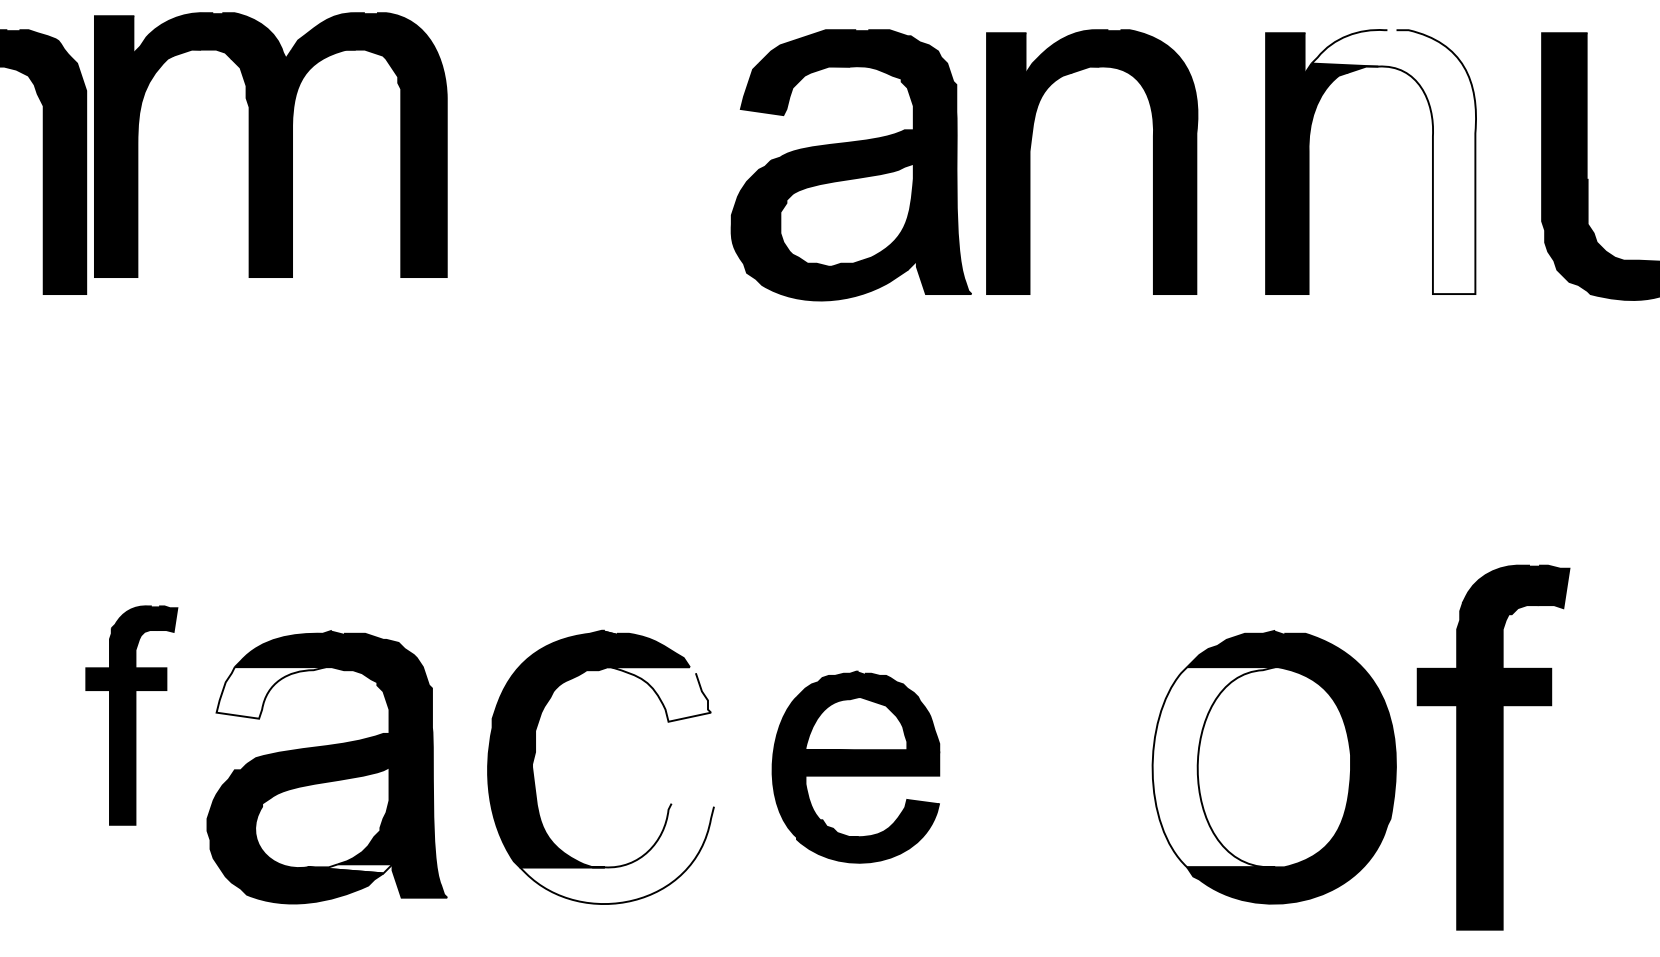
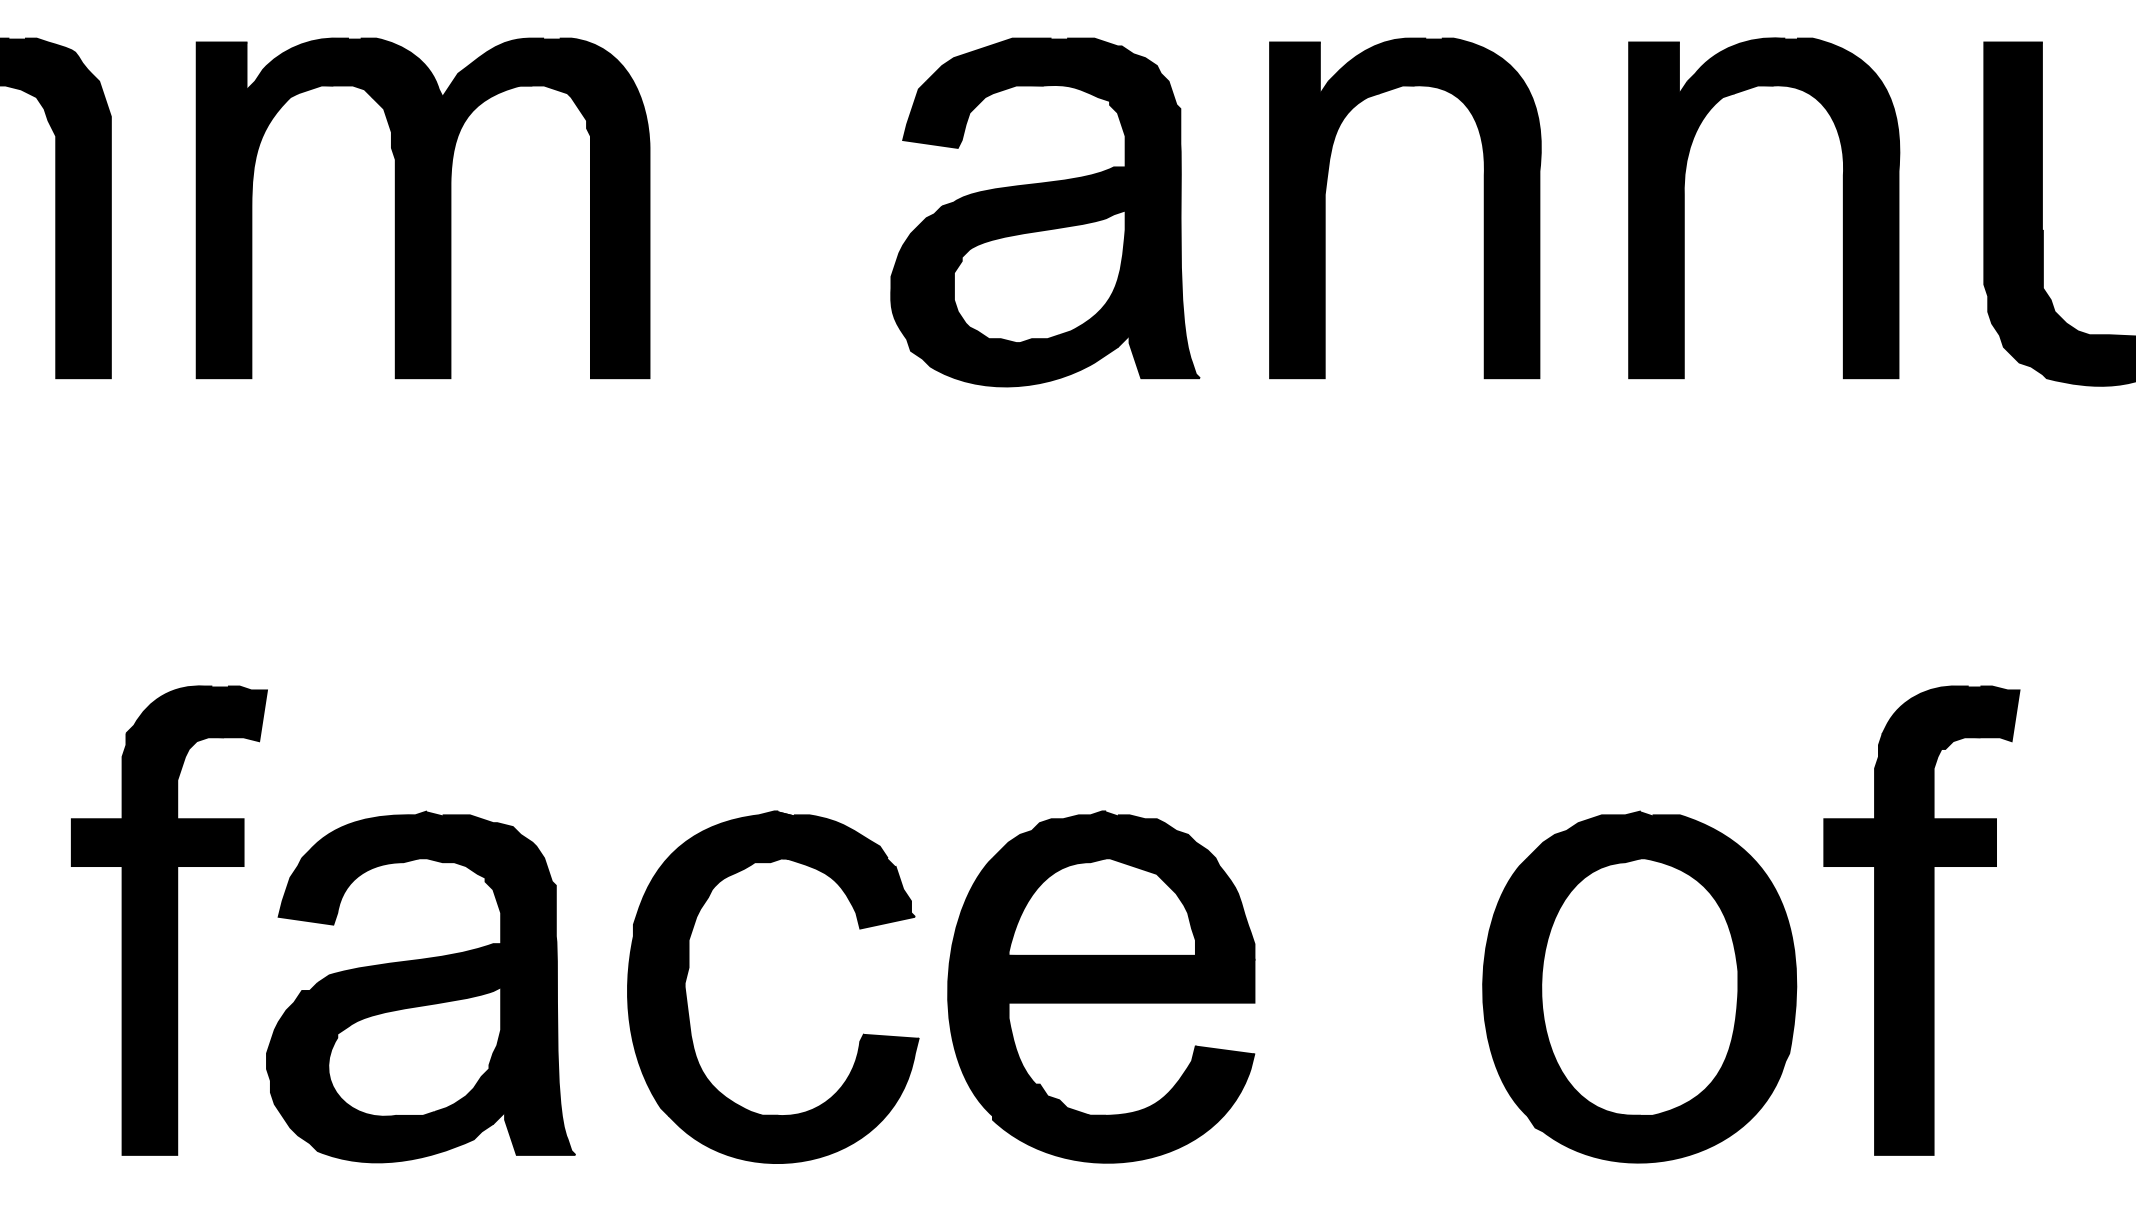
part: (270, 144) -> (422, 207), moved
fill: (1393, 162) -> (1793, 208), added
part: (850, 165) -> (1044, 212), moved
fill: (270, 692) -> (348, 890), added
fill: (659, 694) -> (848, 893), added
part: (131, 715) -> (169, 920), size x1.67
part: (1493, 747) -> (1921, 920), moved
part: (855, 766) -> (1100, 986), size x1.43
fill: (1213, 767) -> (1561, 987), added
fill: (616, 853) -> (793, 1098), added
fill: (349, 868) -> (449, 1117), added

